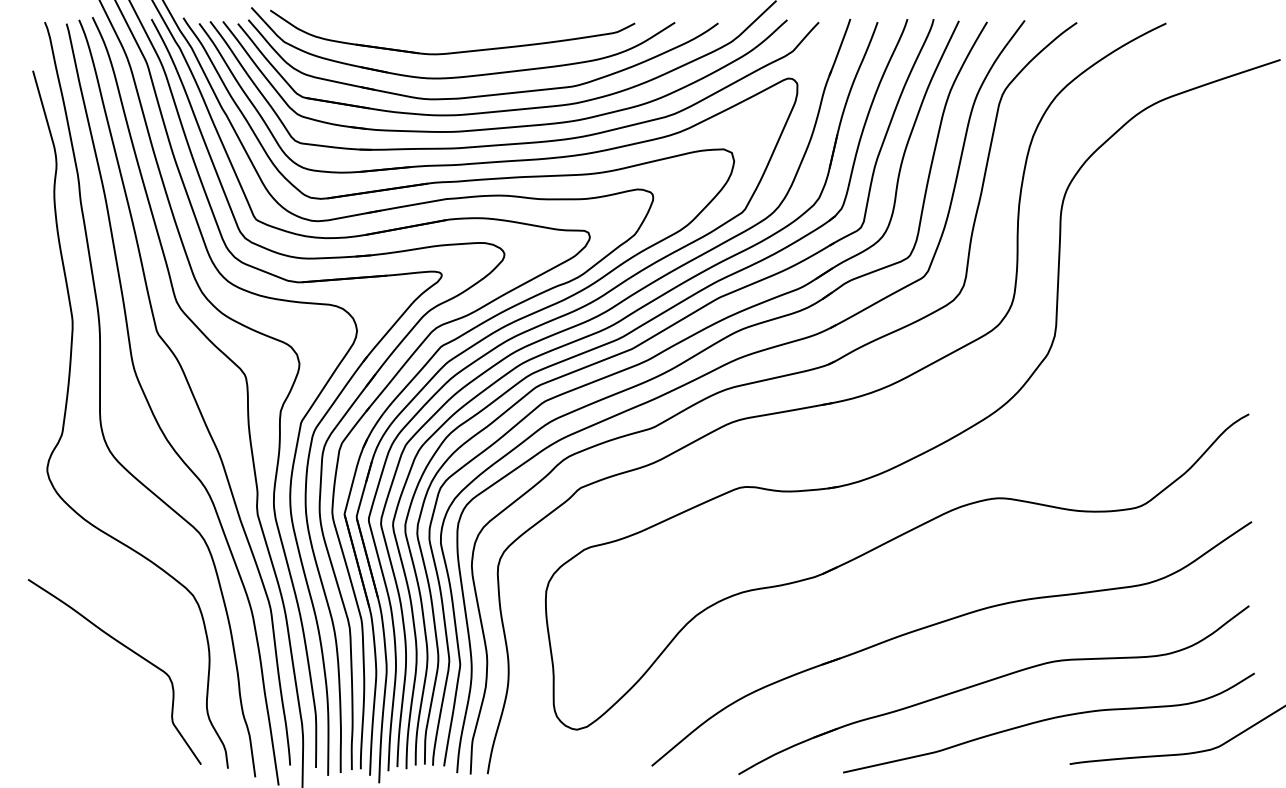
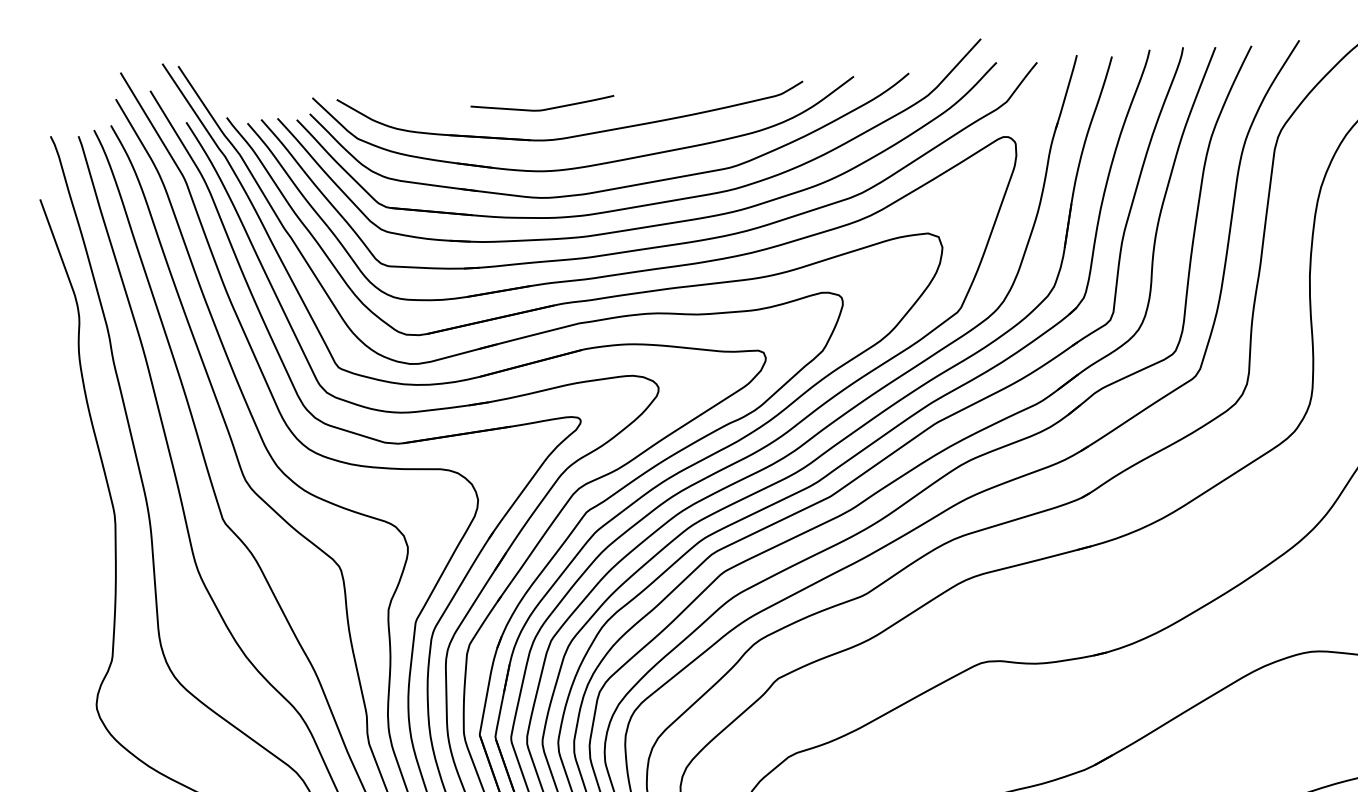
curve: (430, 29) -> (542, 108), added

